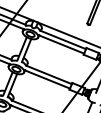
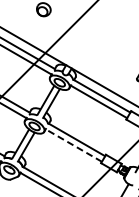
line: (47, 79) -> (73, 145), solid -> dashed

